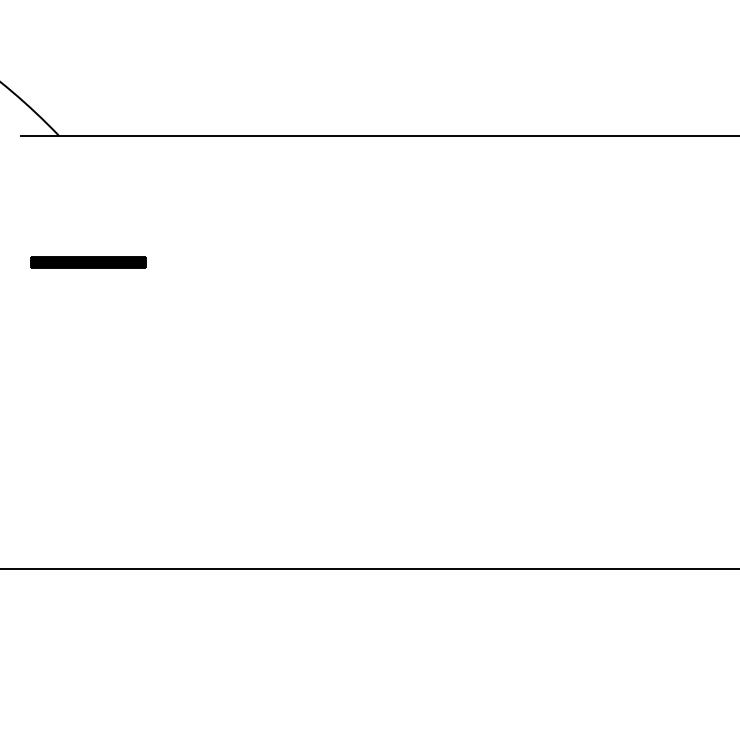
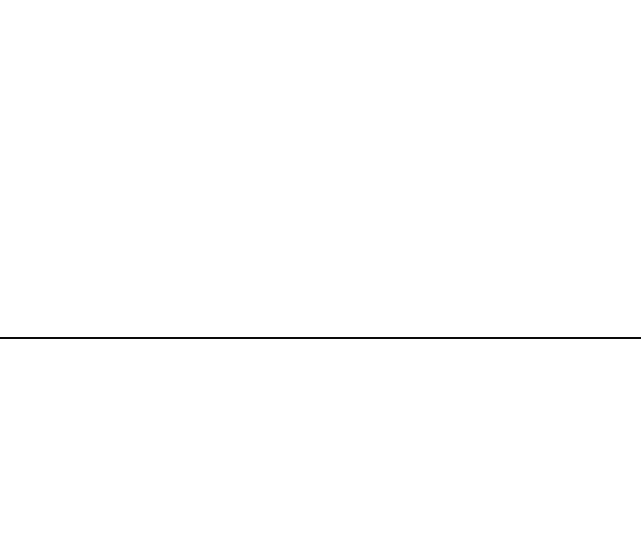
part: (88, 262) -> (97, 50), removed

